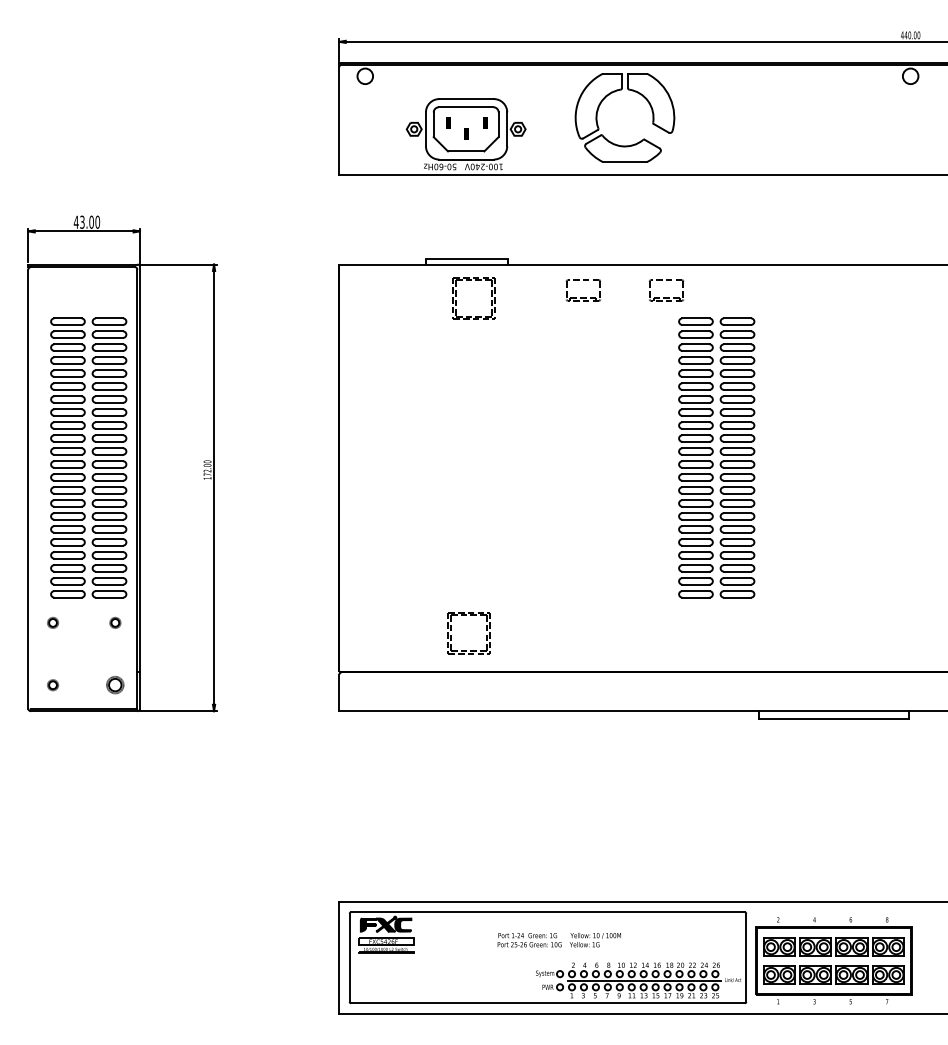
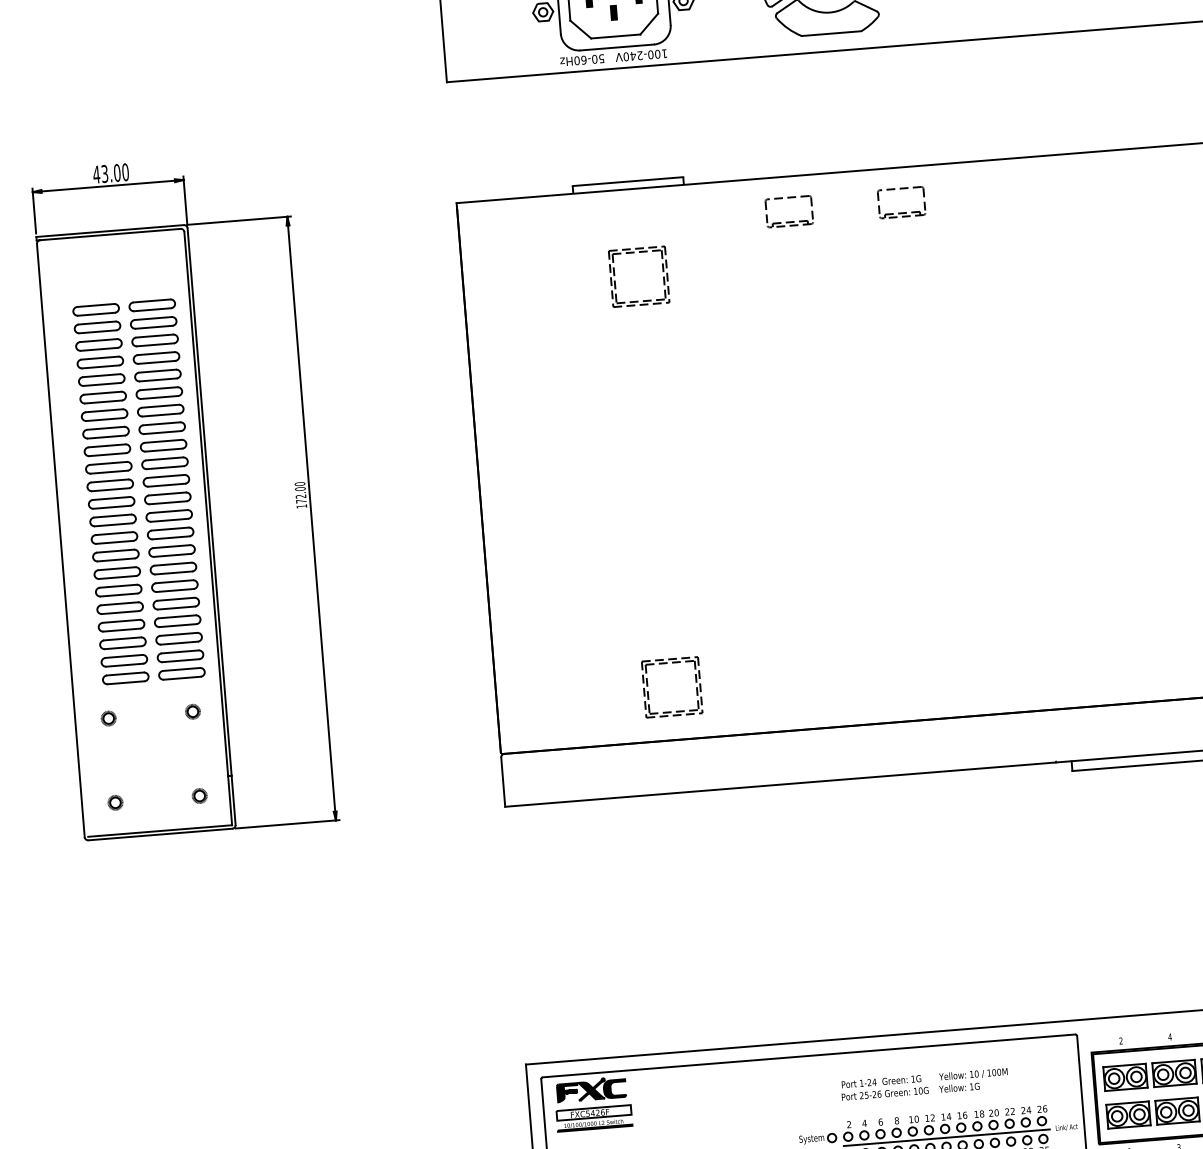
part: (456, 296) -> (615, 276), moved
part: (716, 457) -> (987, 422), removed
part: (115, 685) -> (199, 796), size x0.62
text: (558, 940) -> (923, 1084), moved

